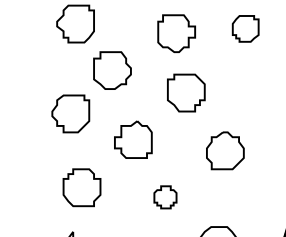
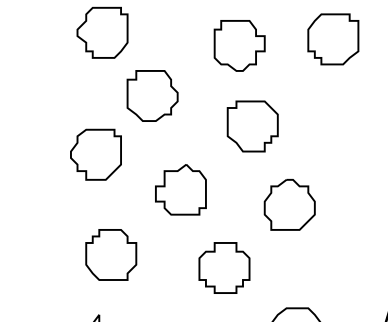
part: (245, 28) -> (333, 39), size x1.43
part: (225, 150) -> (289, 204), moved
part: (165, 196) -> (224, 267), size x1.67

